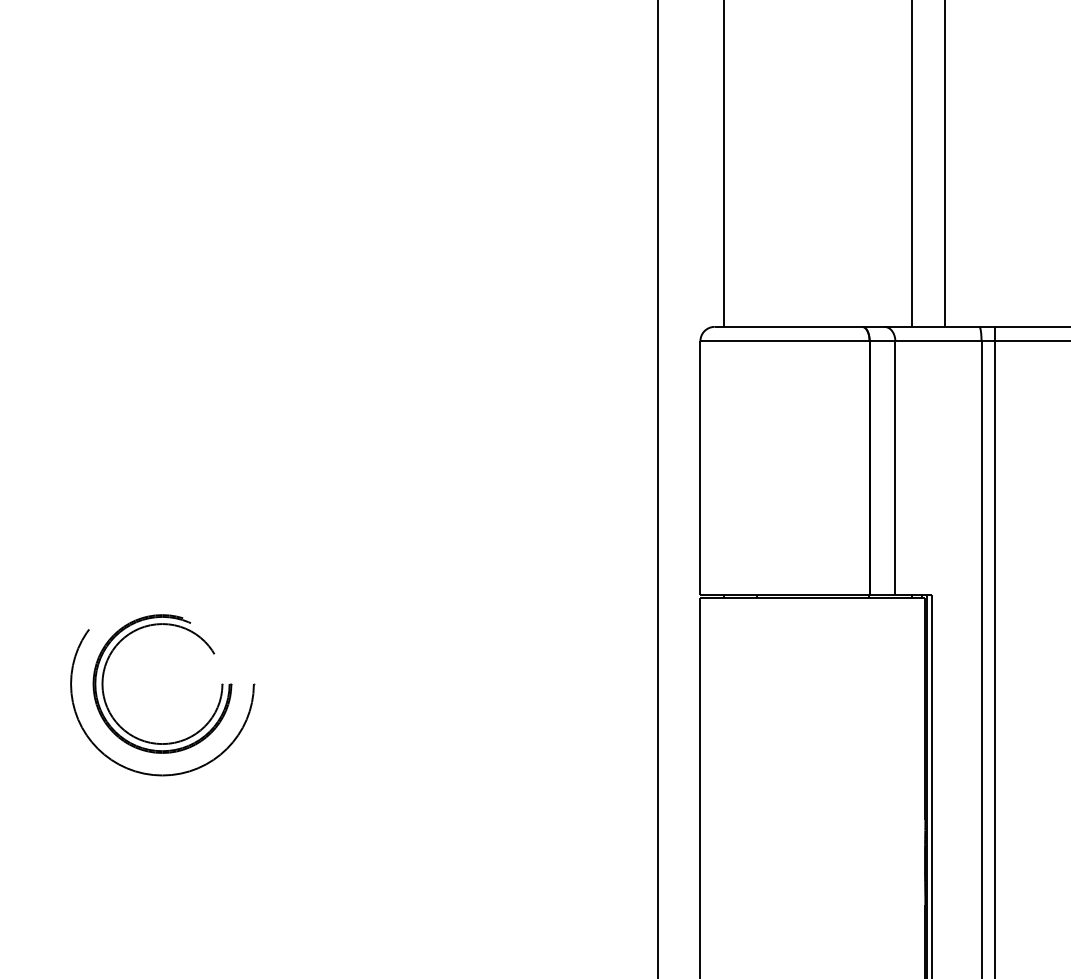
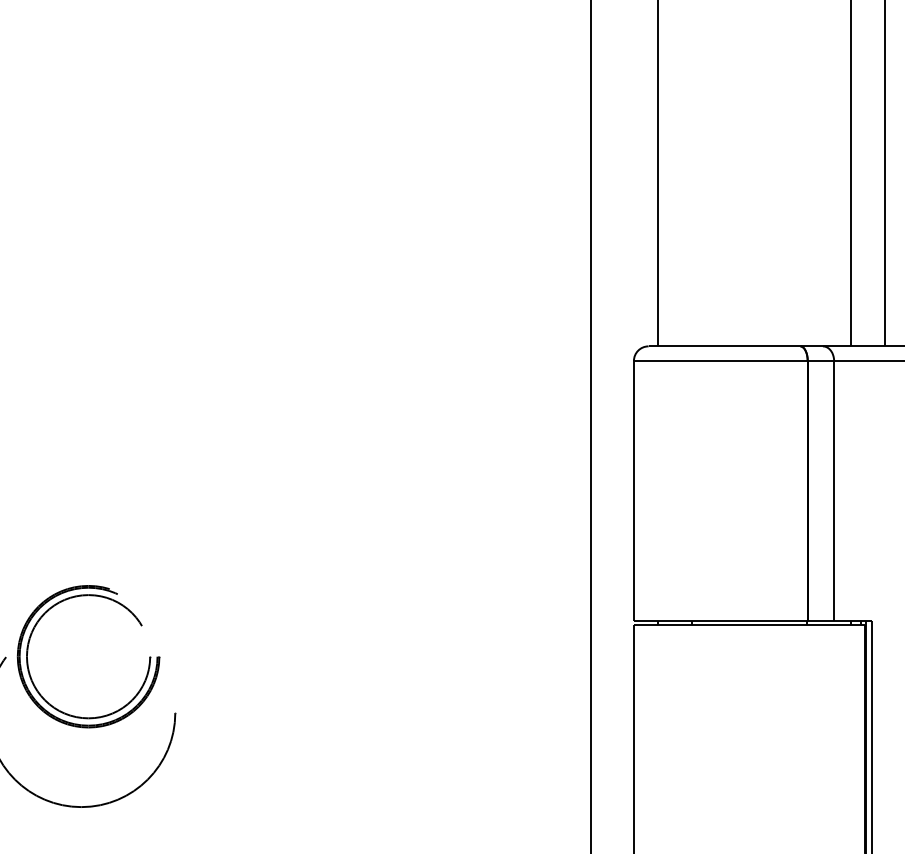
part: (159, 625) -> (85, 596), moved

